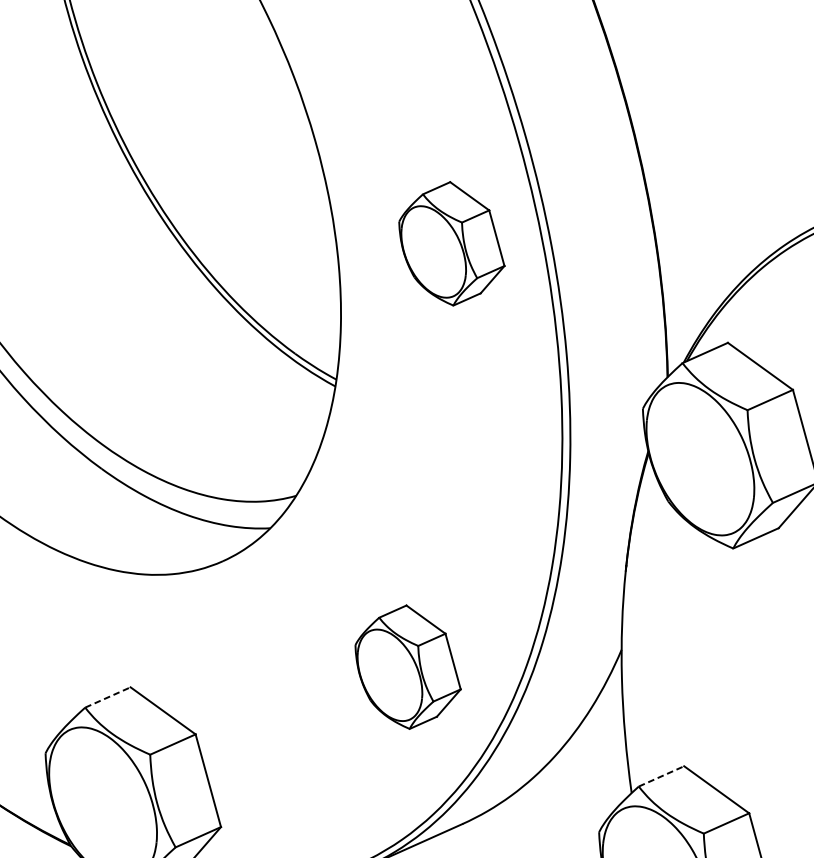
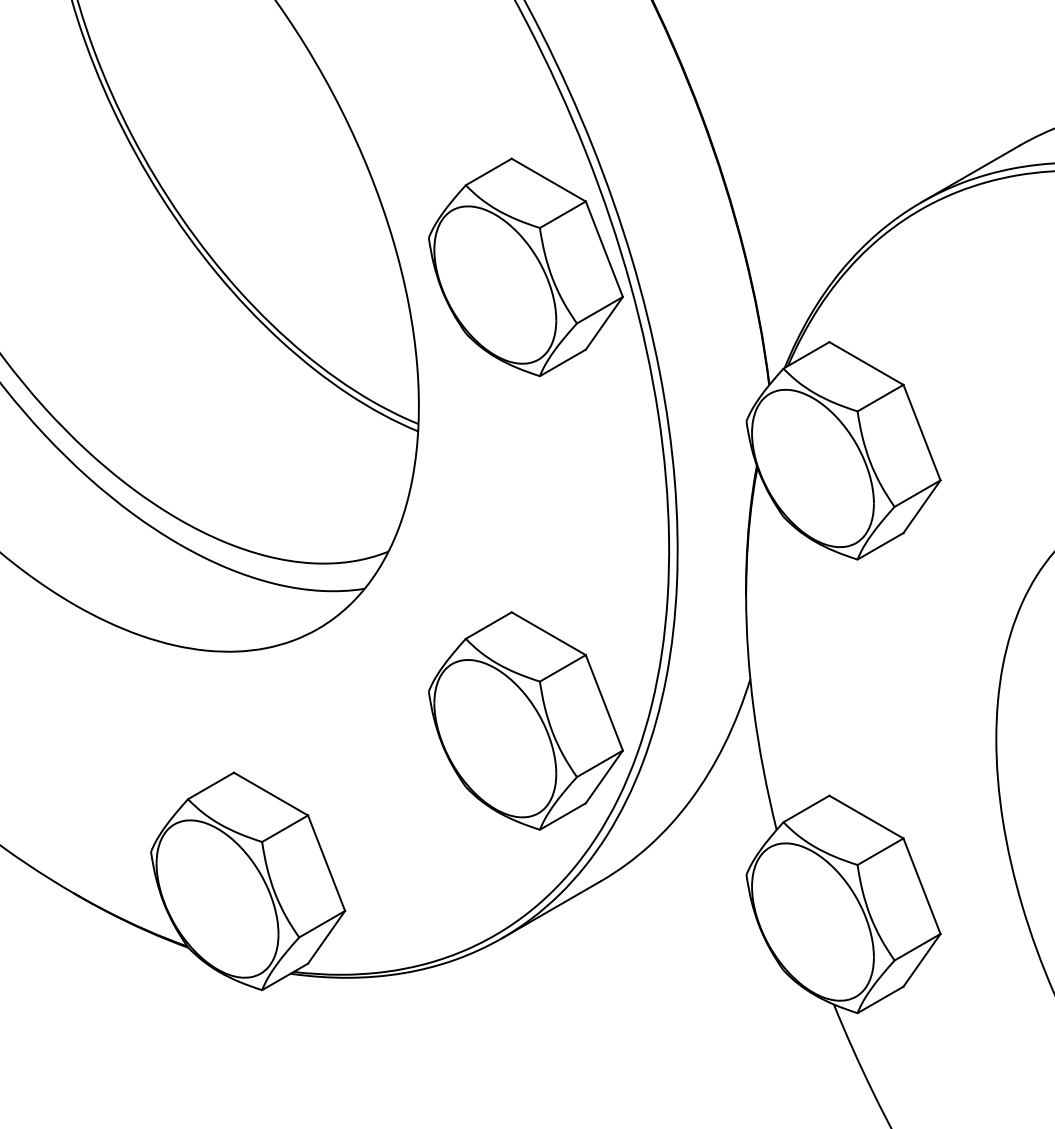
part: (451, 243) -> (525, 267), size x1.67
part: (407, 666) -> (525, 720), size x1.67
line: (108, 697) -> (211, 785), dashed -> solid
line: (661, 775) -> (806, 808), dashed -> solid

